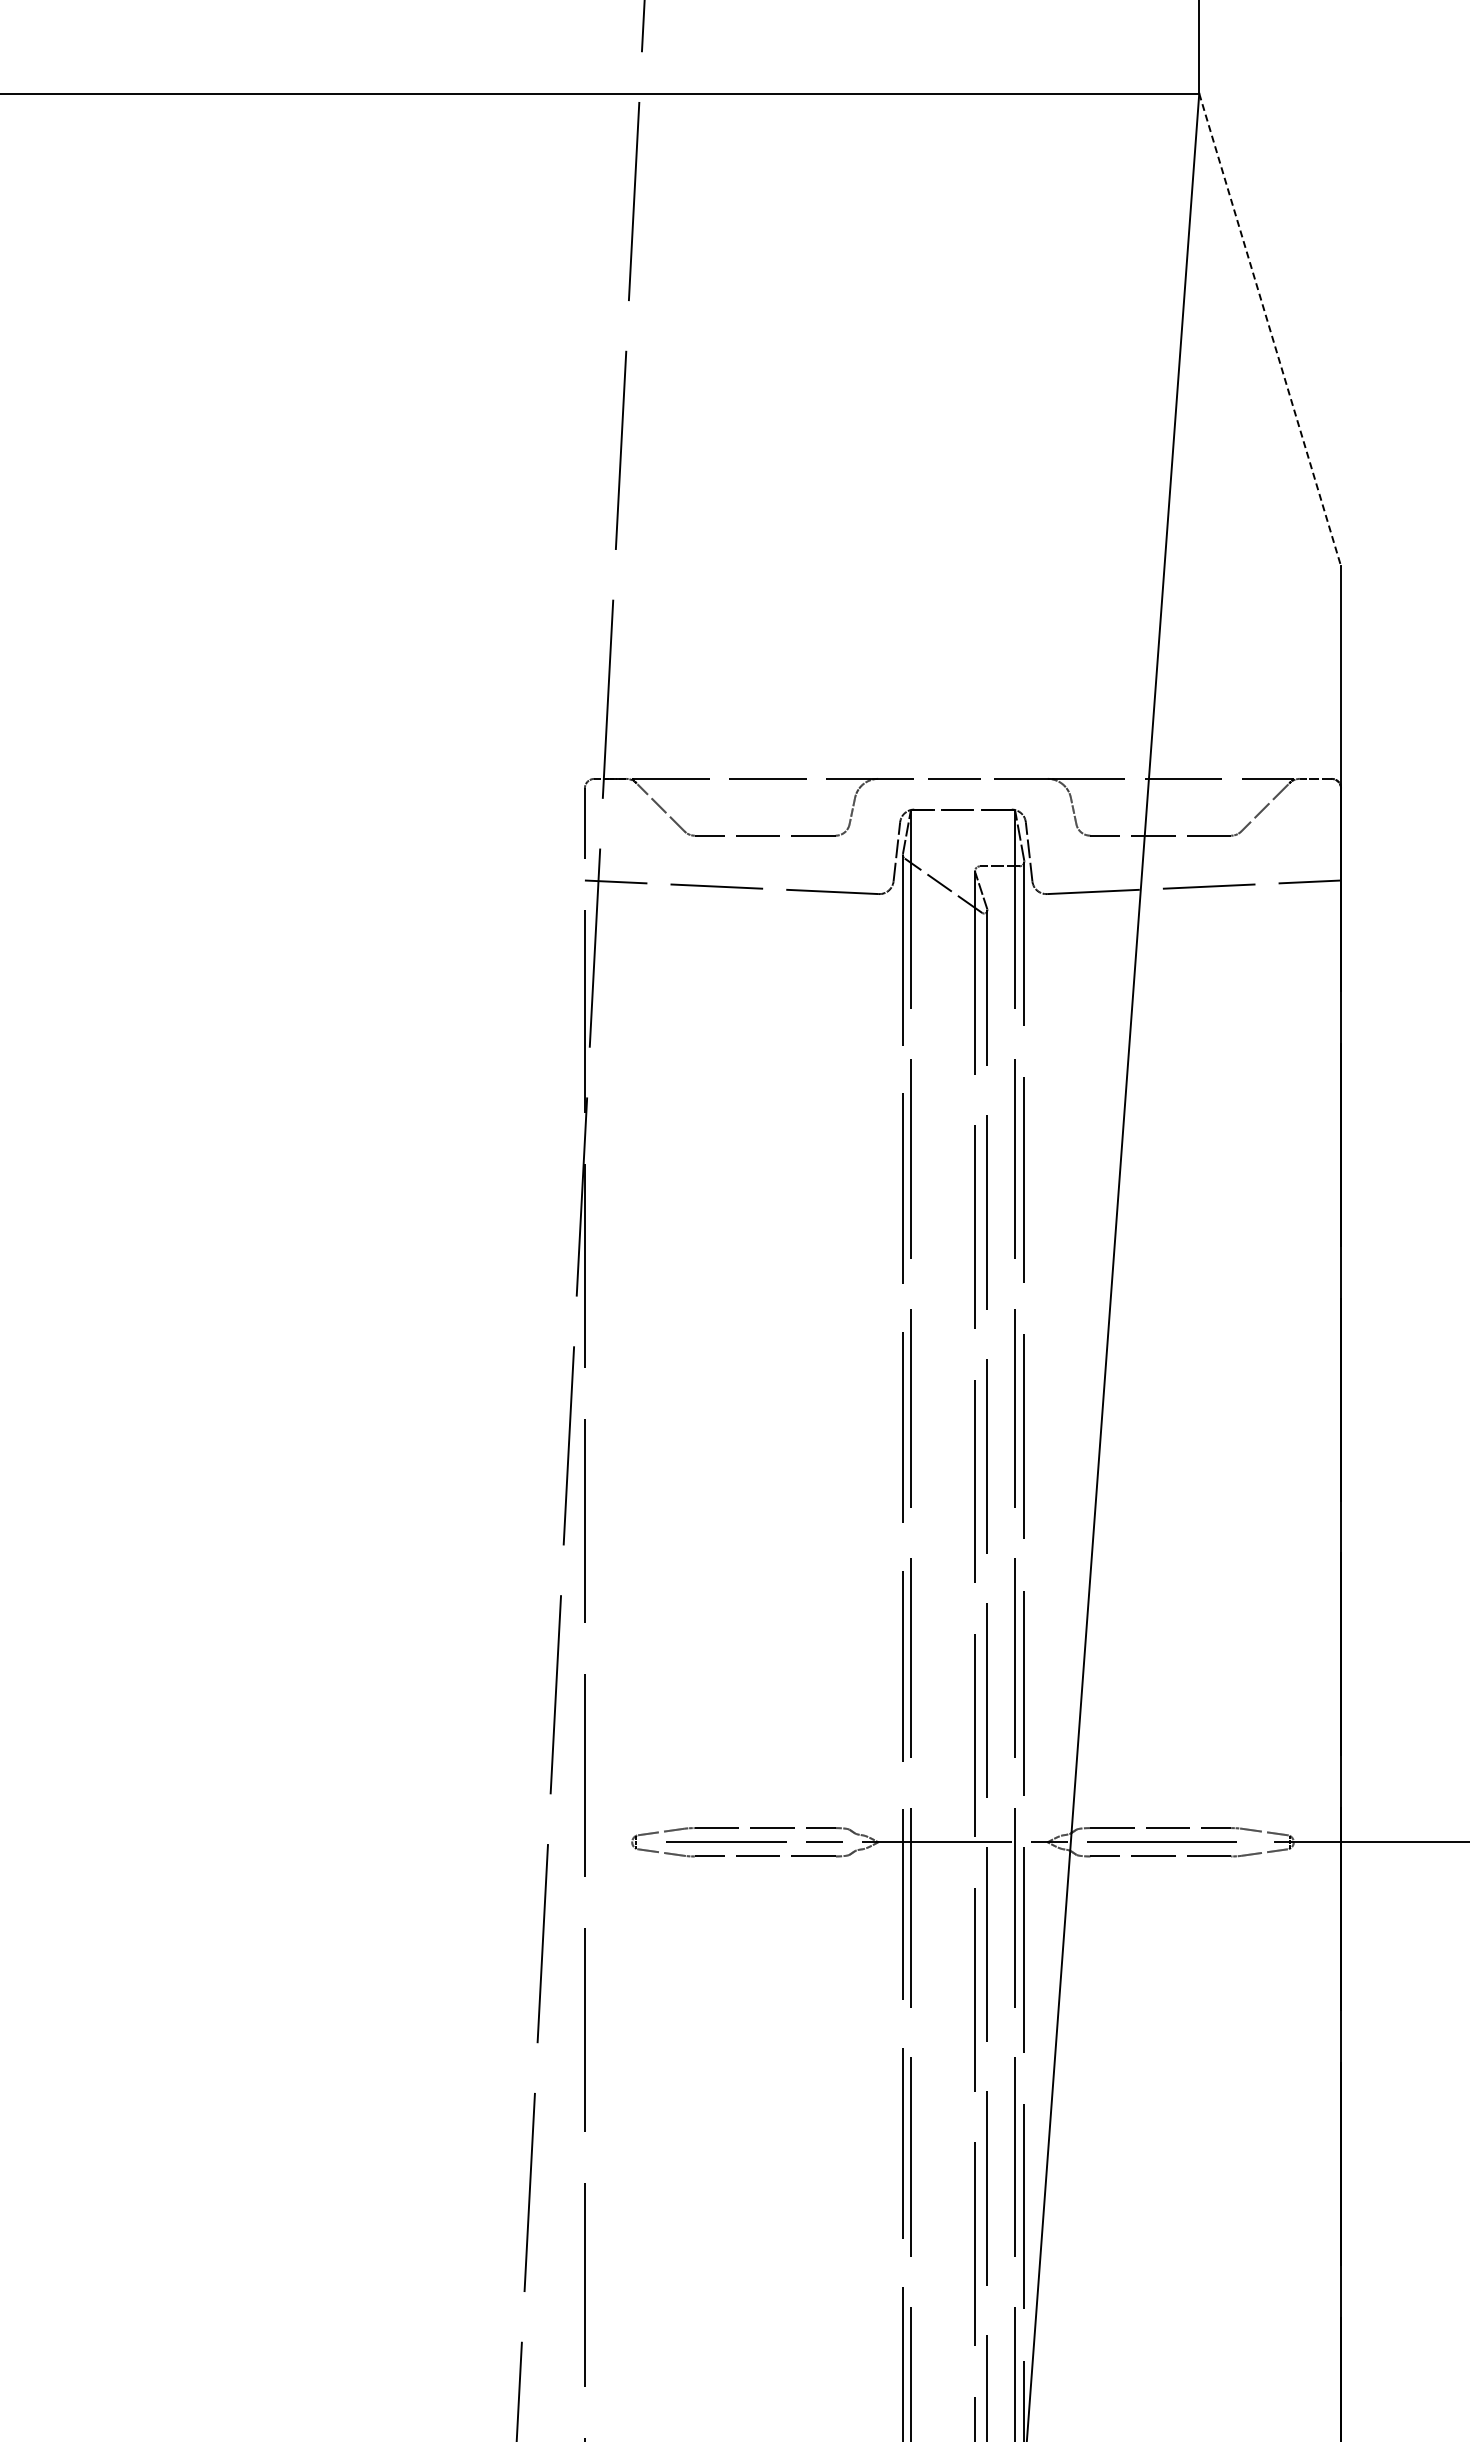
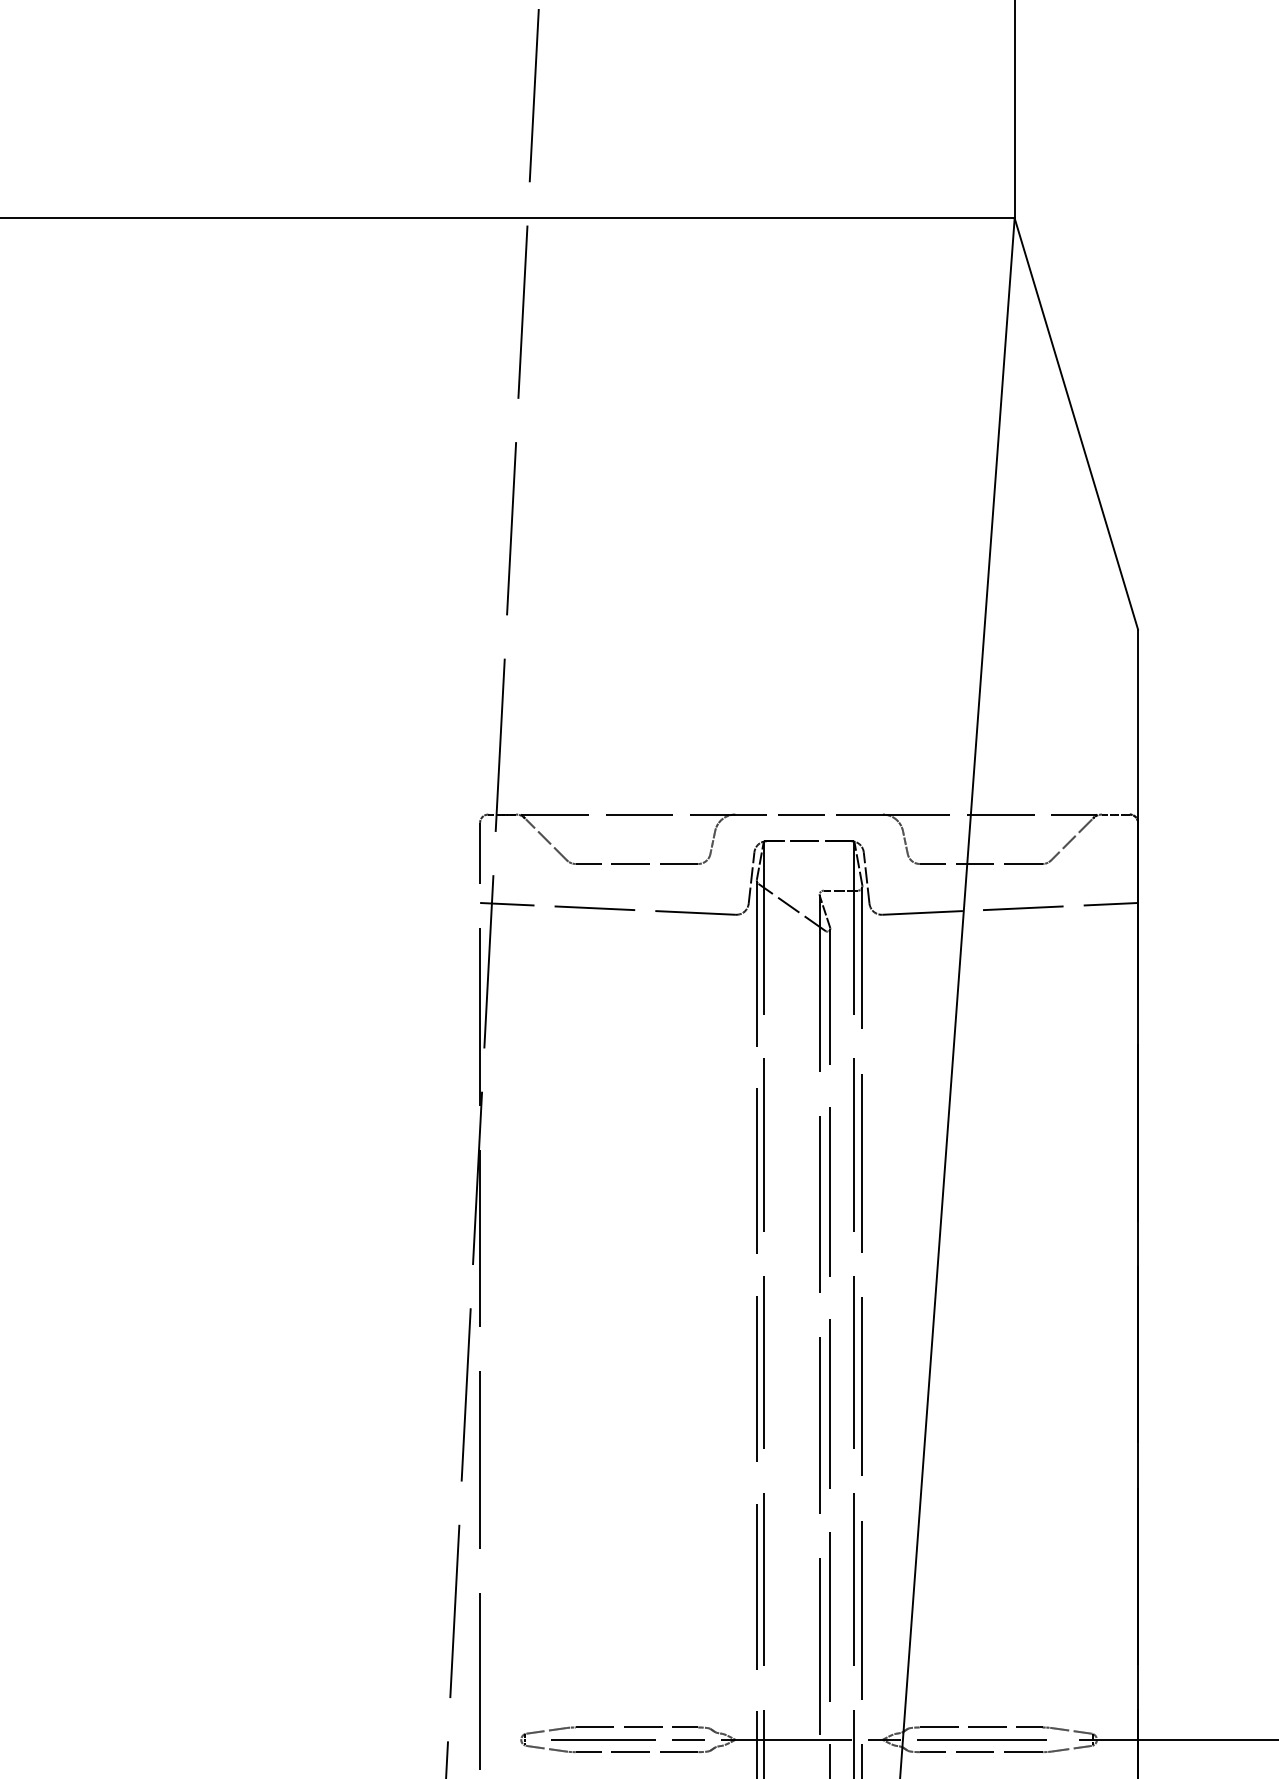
line: (1270, 329) -> (1076, 423), dashed -> solid

